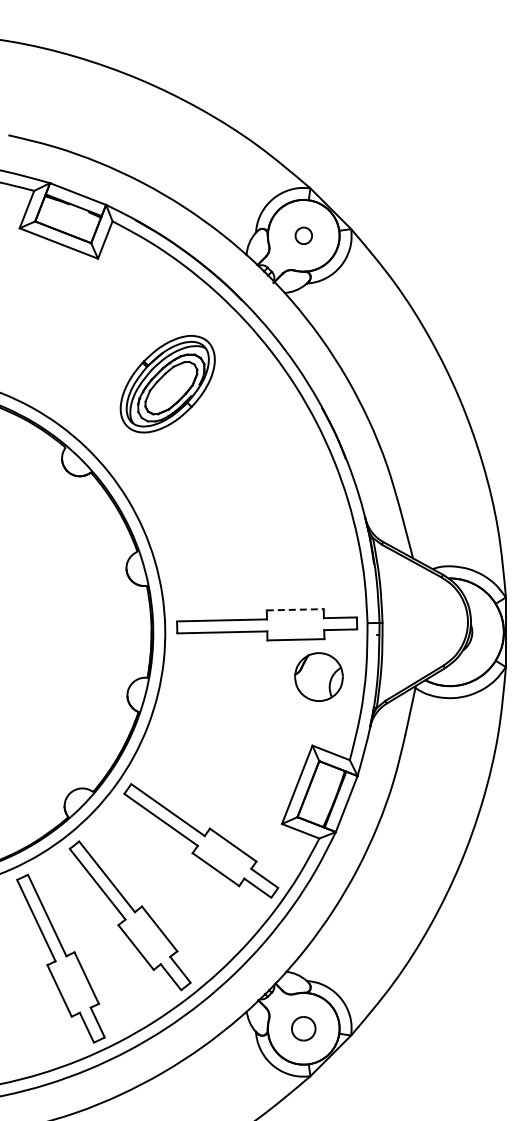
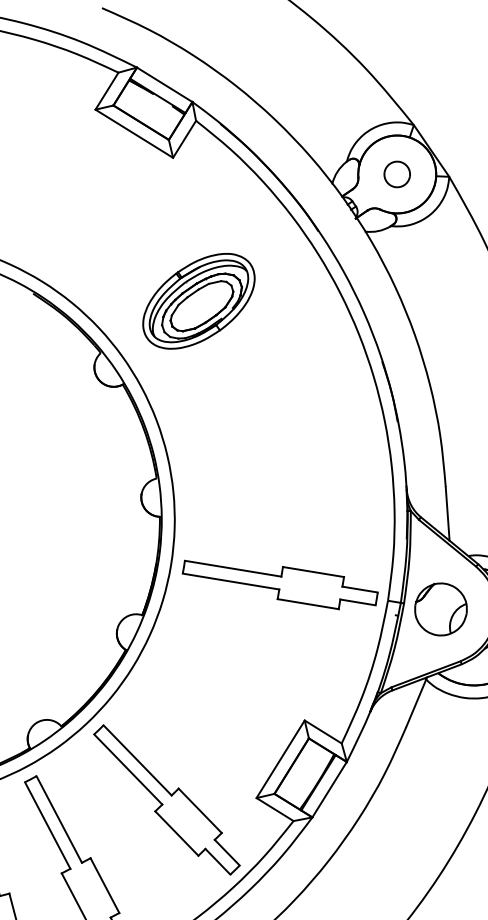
part: (303, 235) -> (397, 174), size x1.43
part: (167, 384) -> (198, 301), moved
line: (295, 609) -> (313, 571), dashed -> solid
part: (318, 676) -> (440, 608), moved

